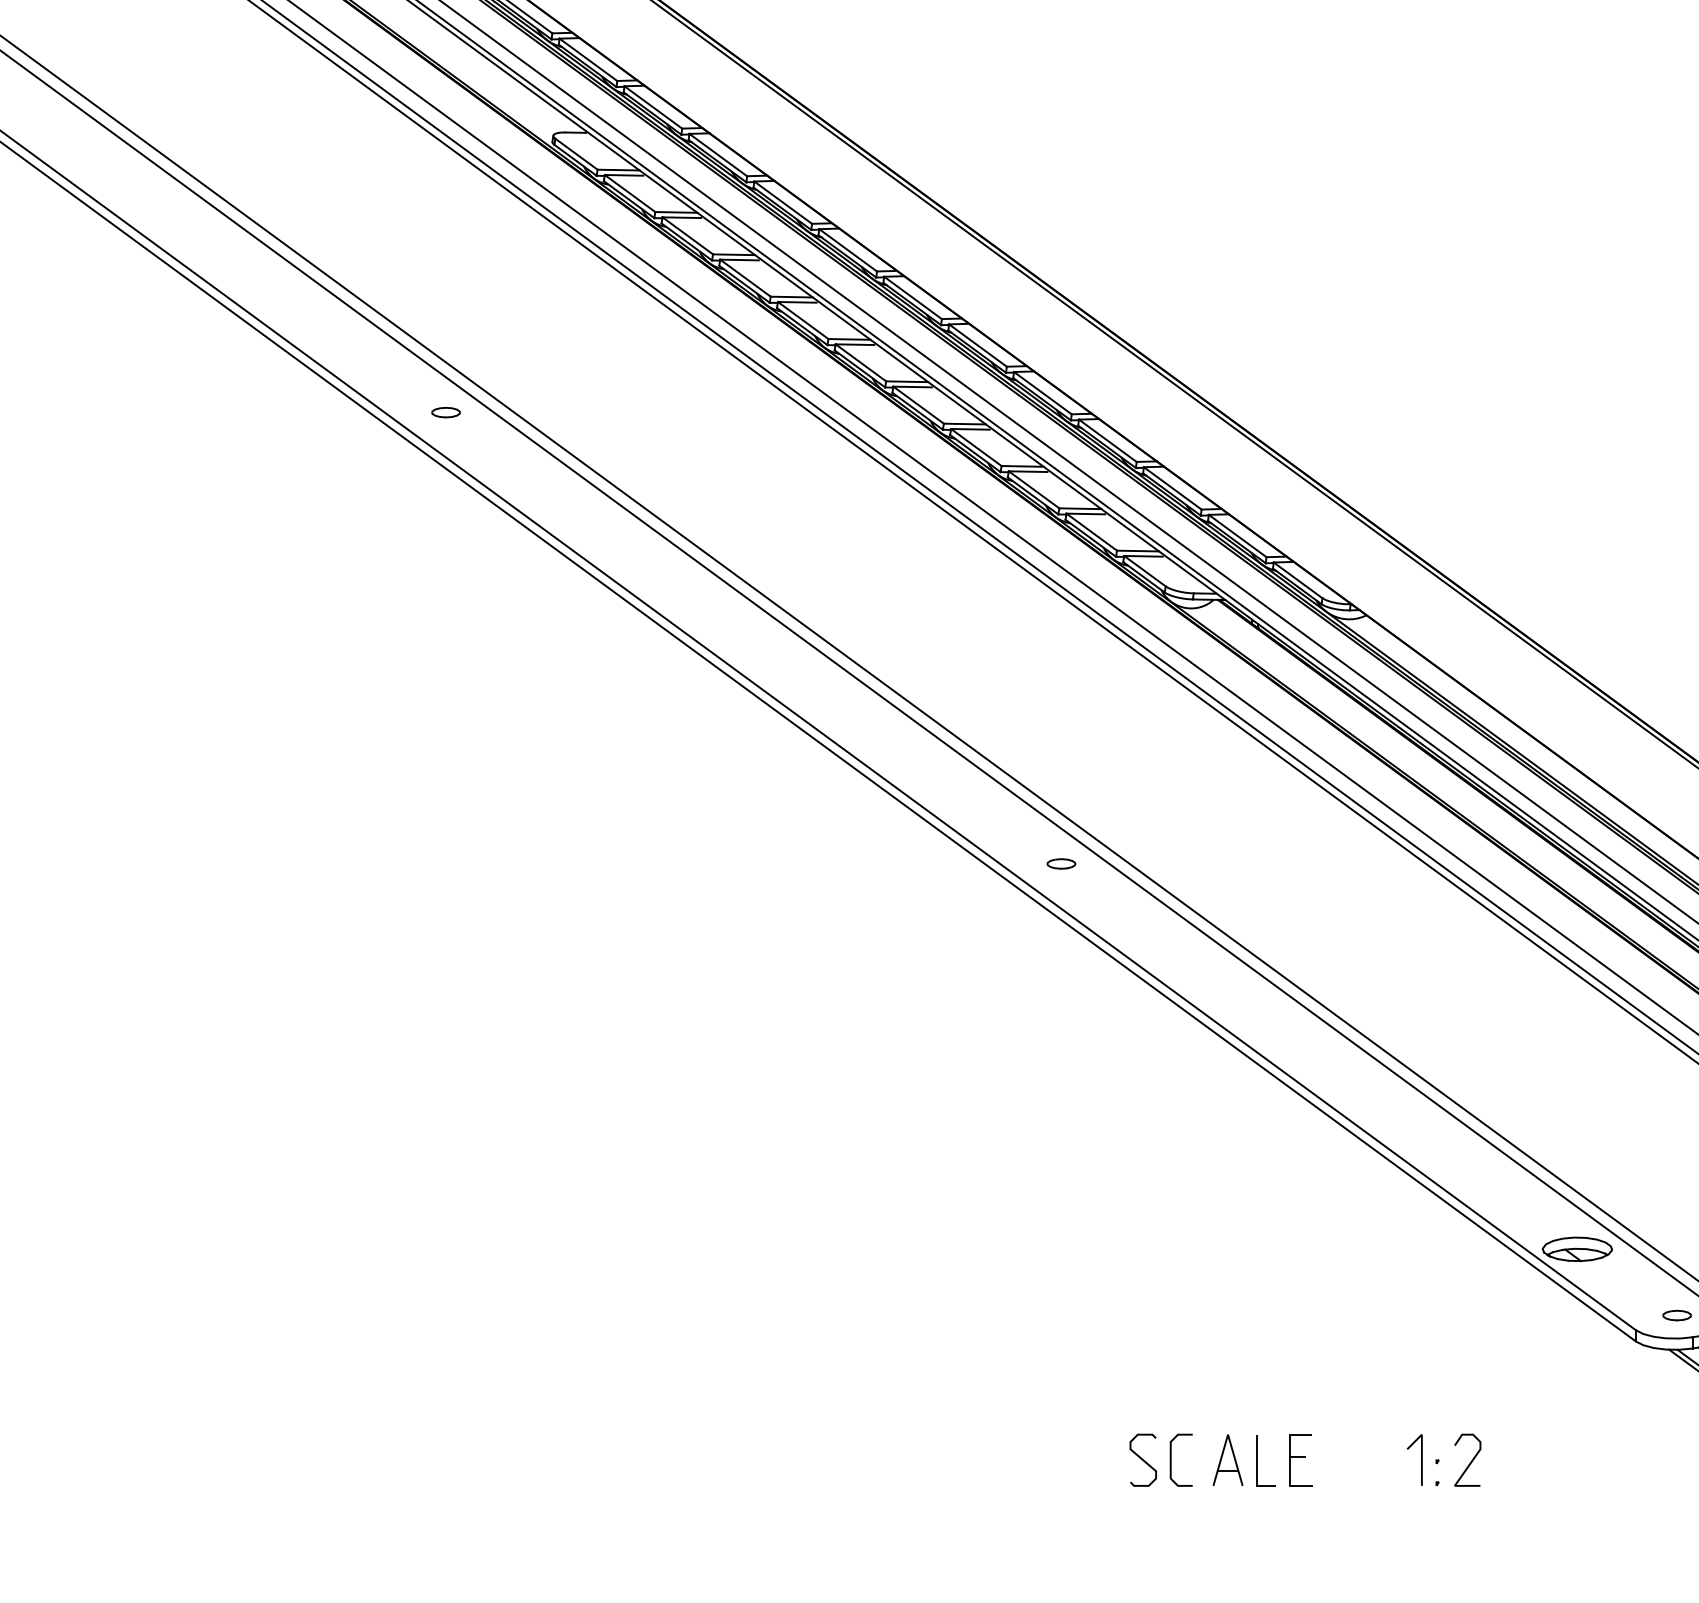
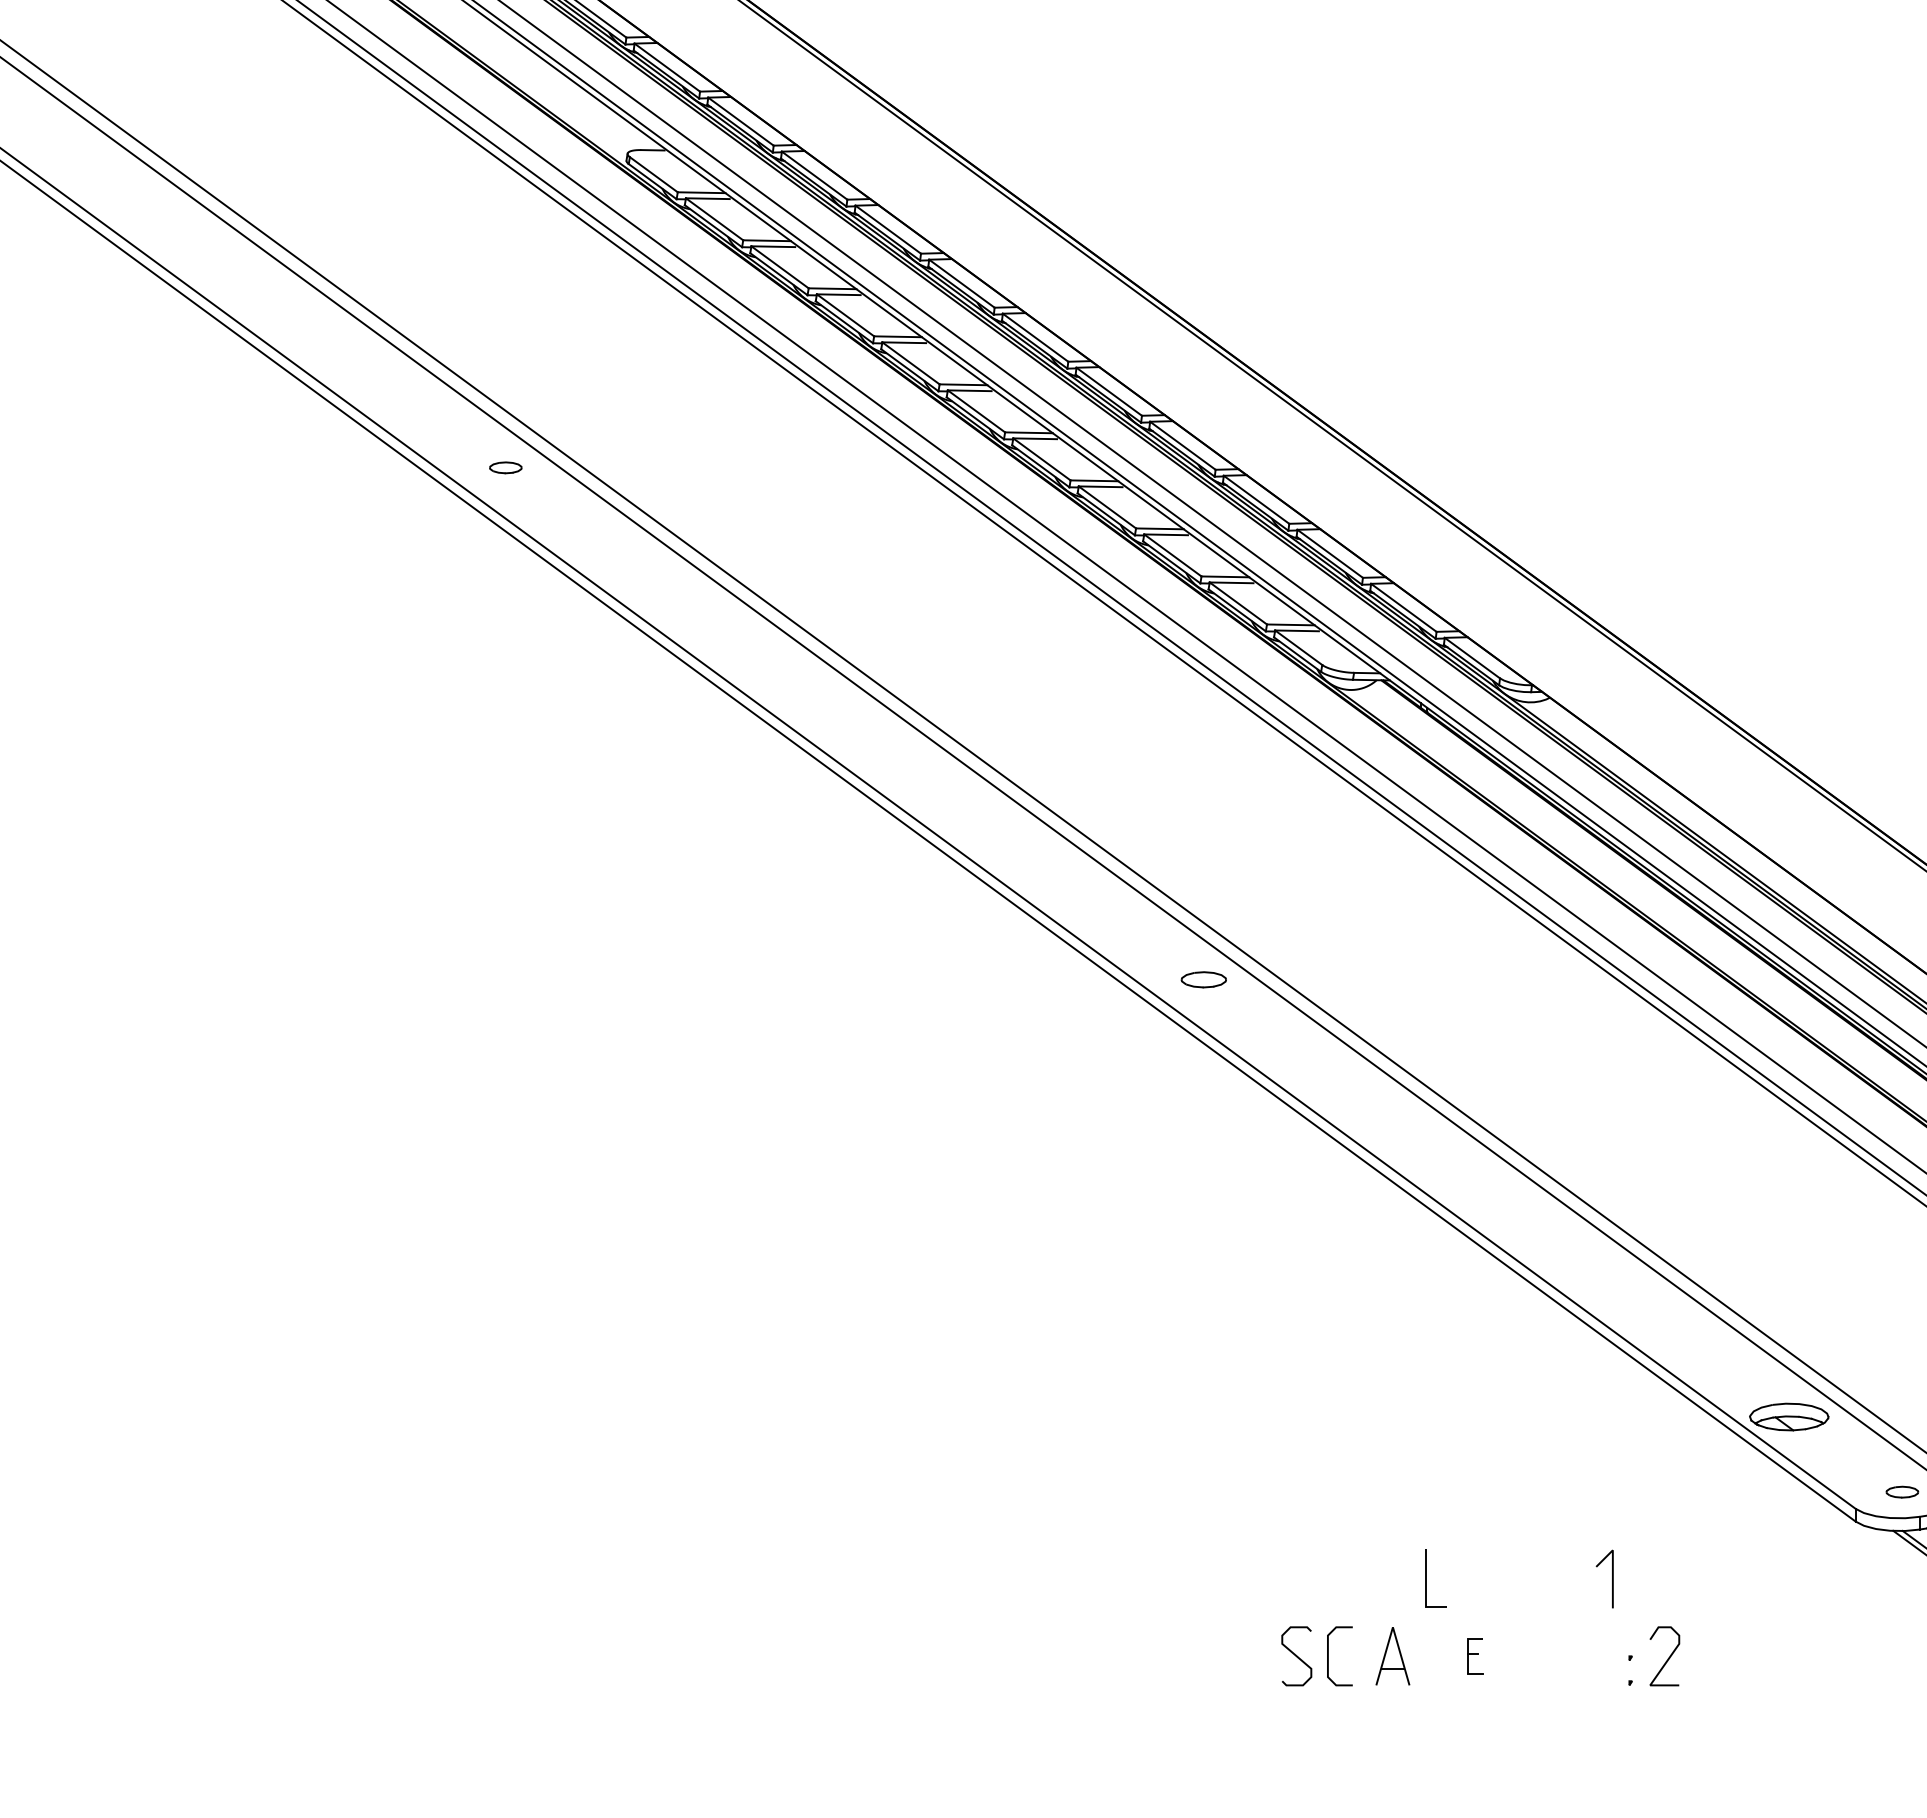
part: (1061, 863) -> (1203, 979), size x1.4
part: (1300, 1459) -> (1475, 1655), size x0.6
line: (1421, 1459) -> (1612, 1578), moved
line: (1257, 1460) -> (1426, 1578), moved

